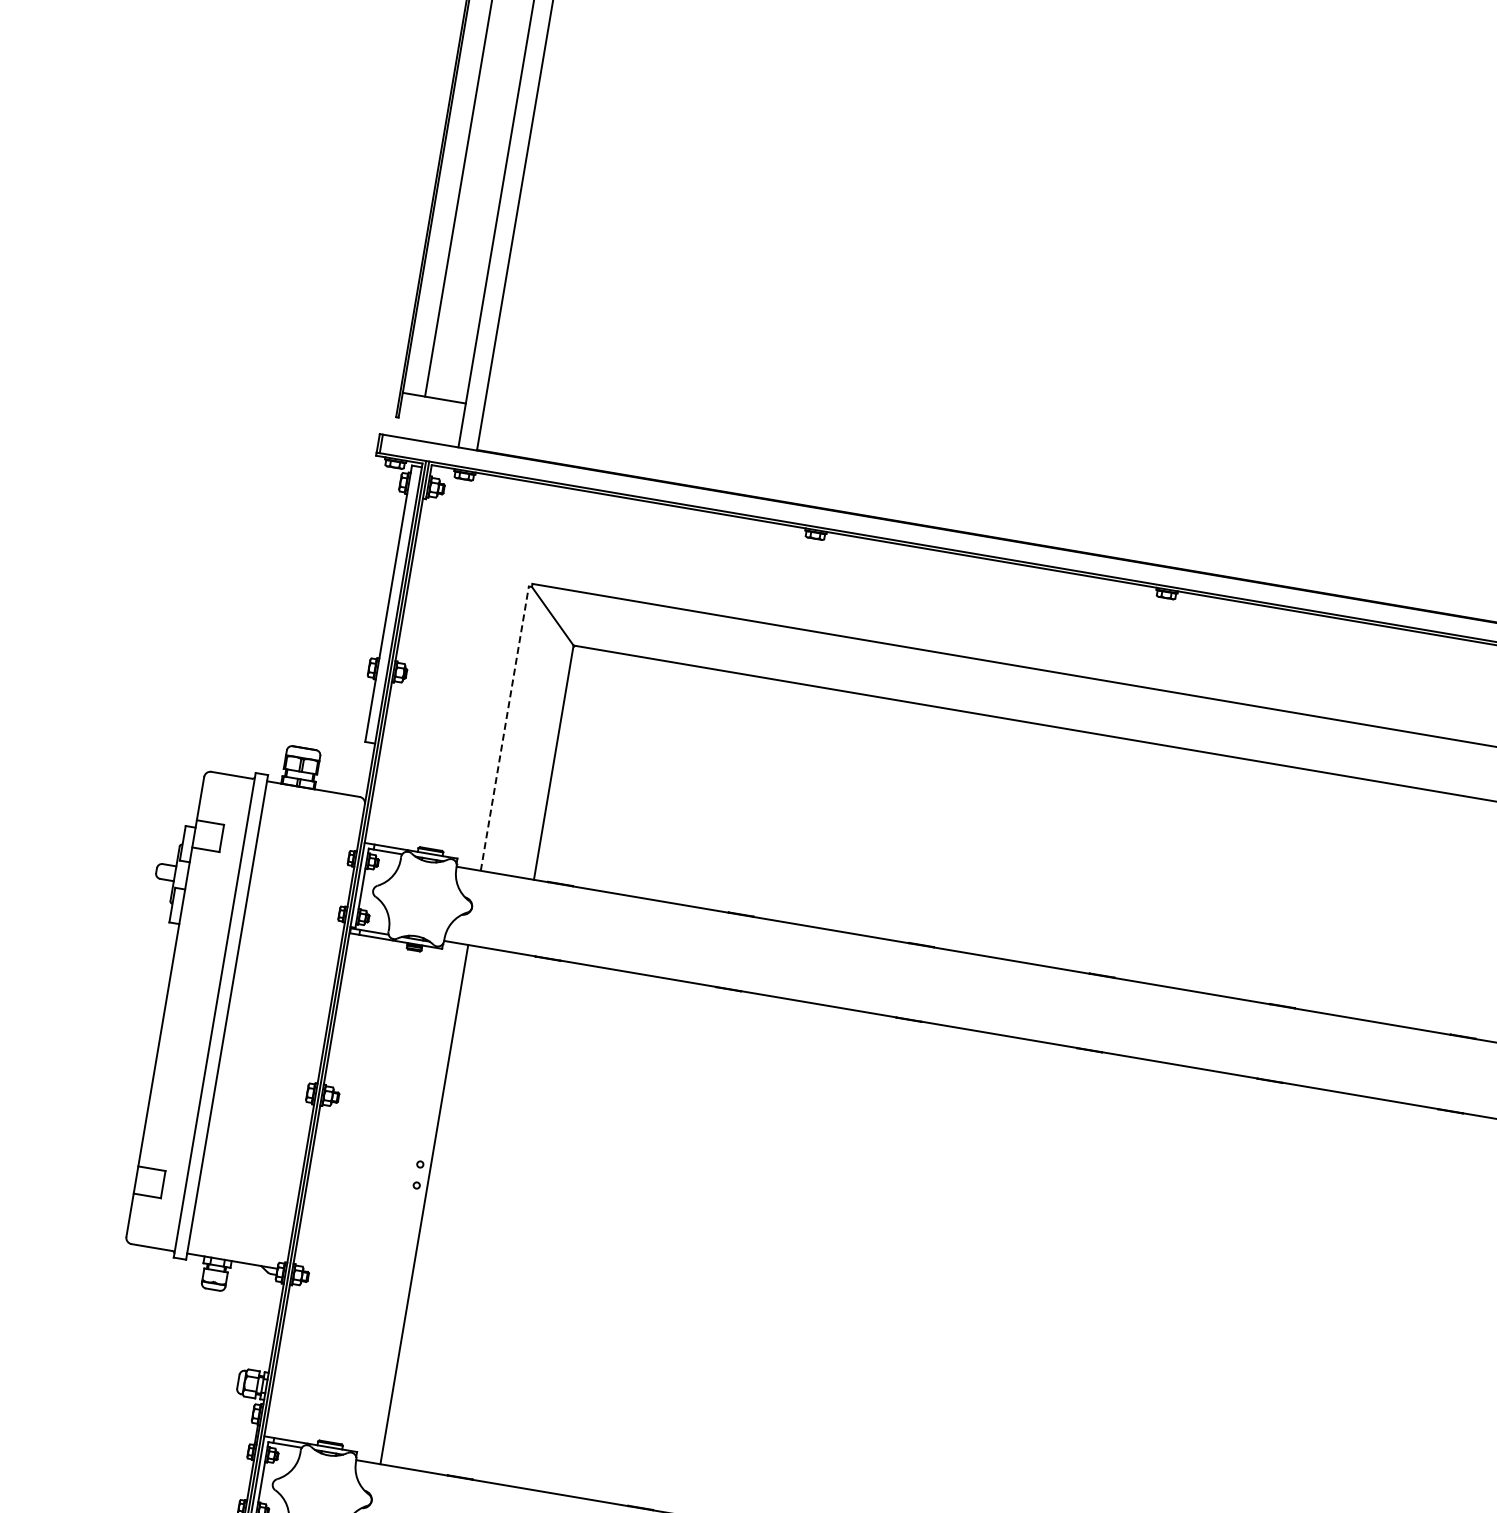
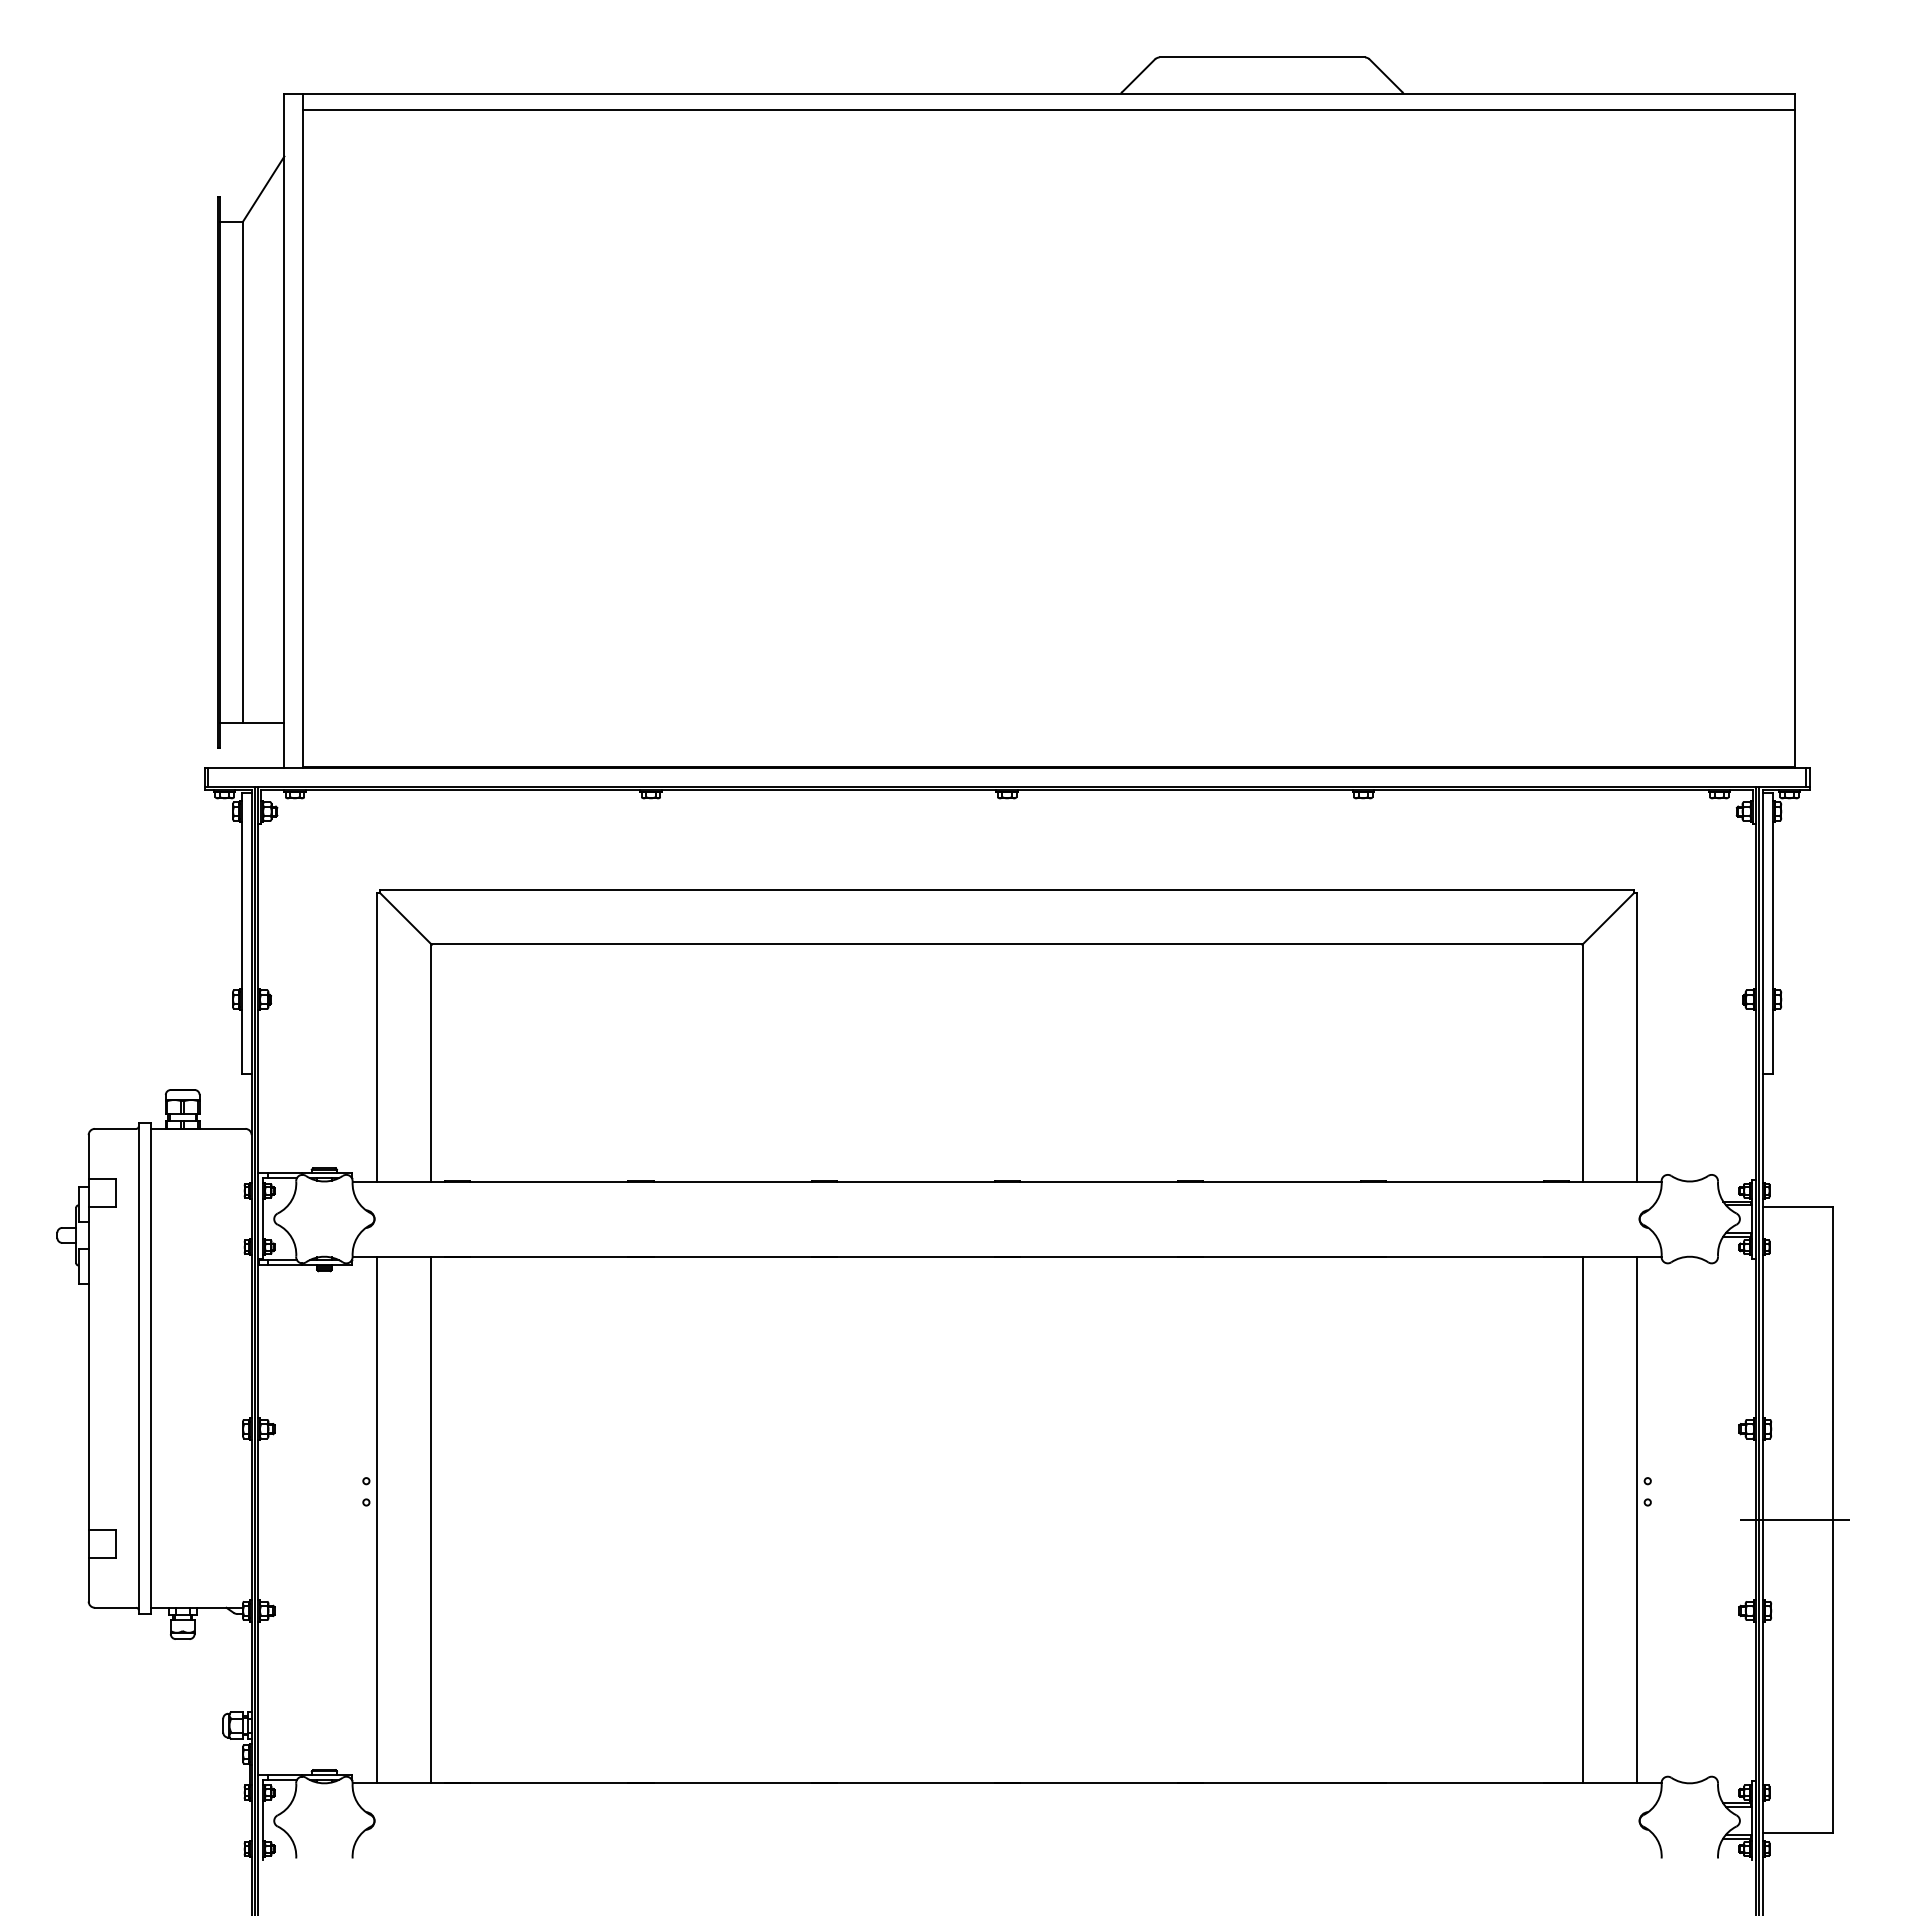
line: (505, 727) -> (377, 1036), dashed -> solid
line: (477, 1212) -> (430, 1519), added

